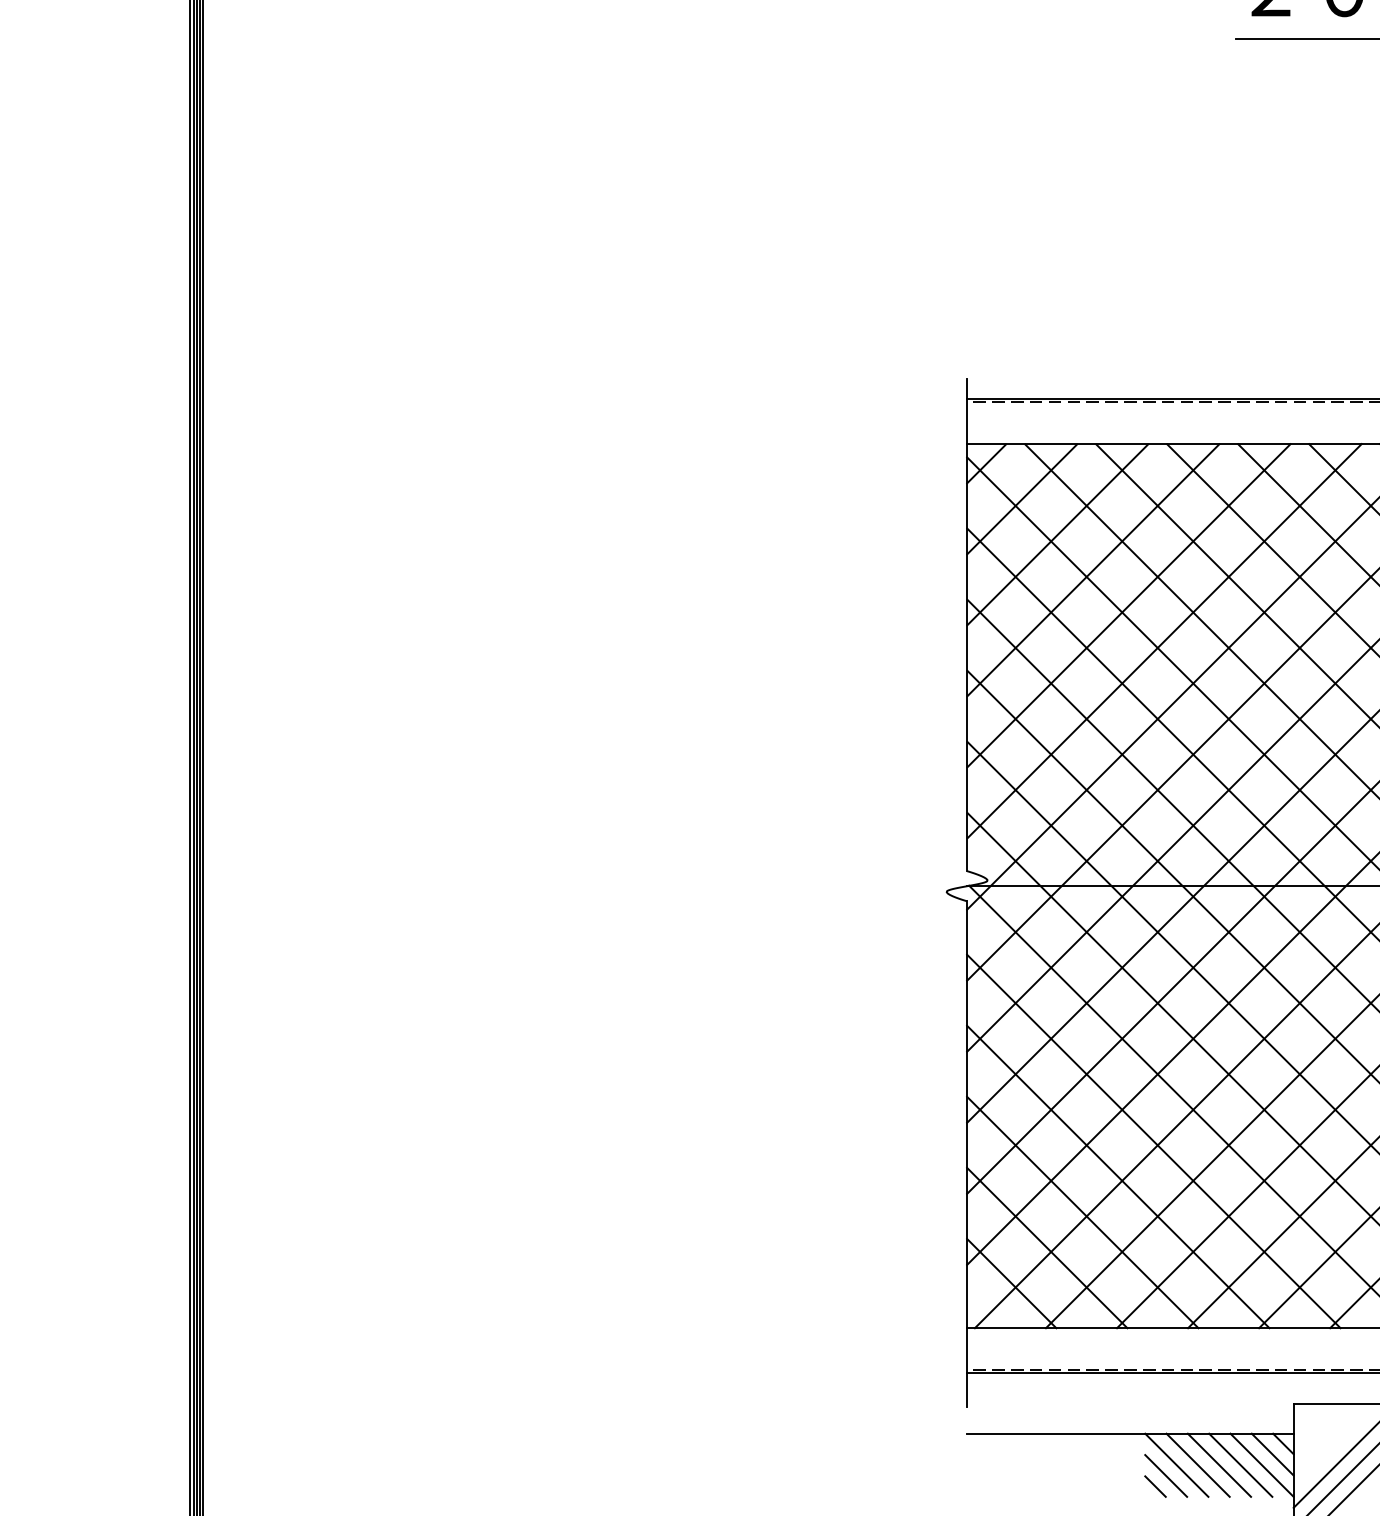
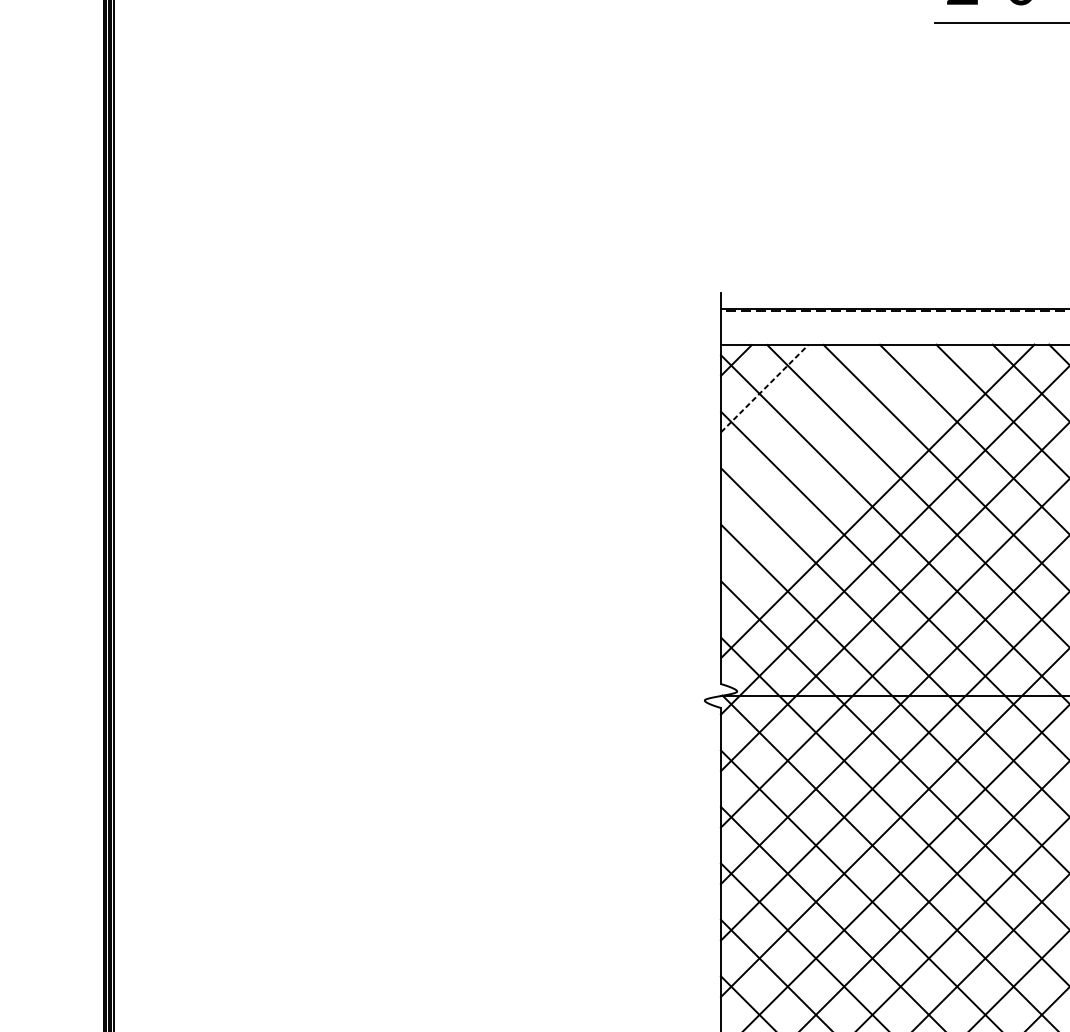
line: (1022, 499) -> (765, 388), solid -> dashed
line: (1057, 534) -> (792, 416), removed
line: (1093, 570) -> (821, 445), removed
line: (1128, 605) -> (849, 472), removed

